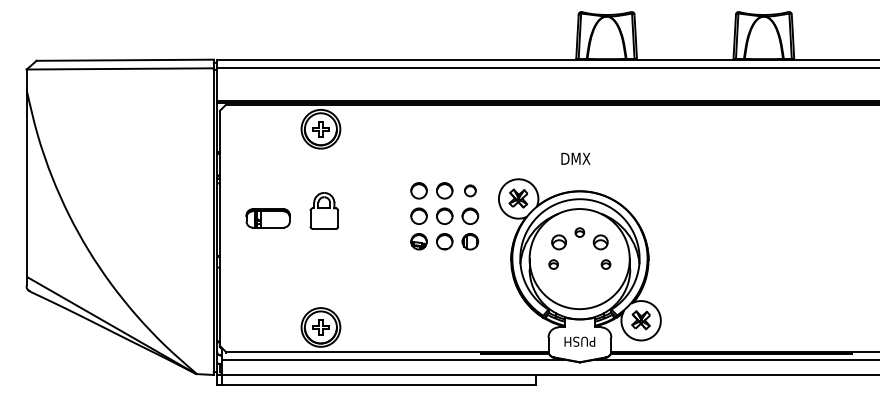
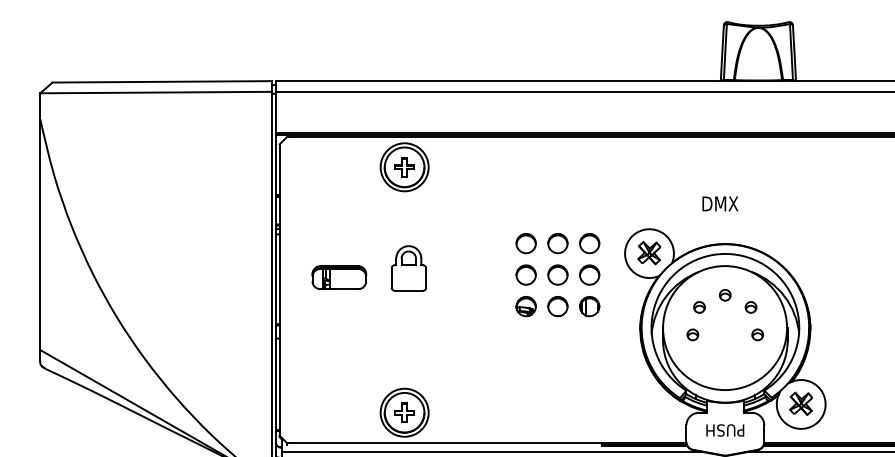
part: (470, 190) -> (589, 243), size x1.43
part: (558, 242) -> (698, 307), size x0.62
part: (600, 242) -> (750, 307), size x0.62

